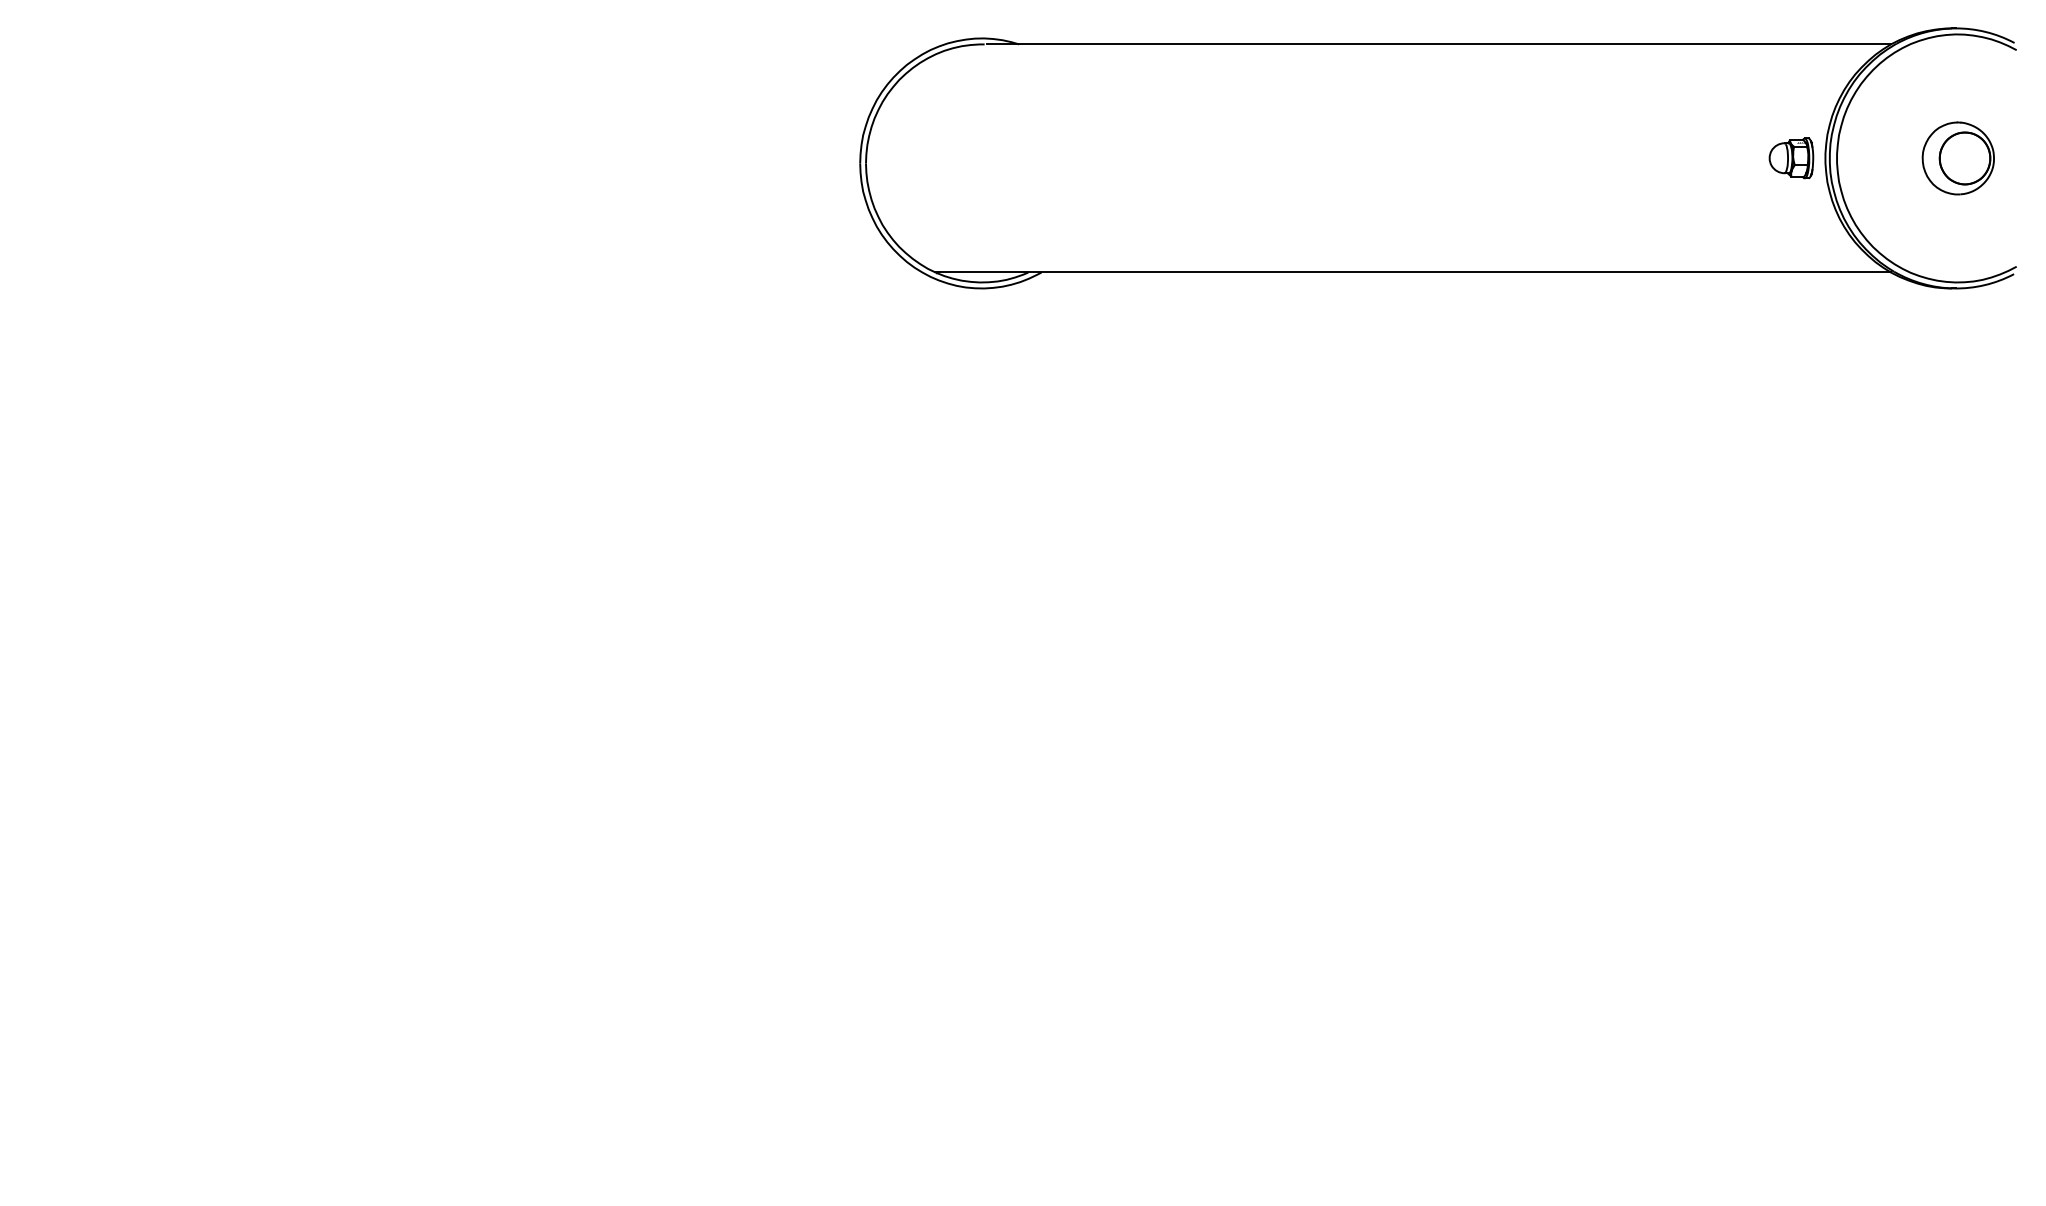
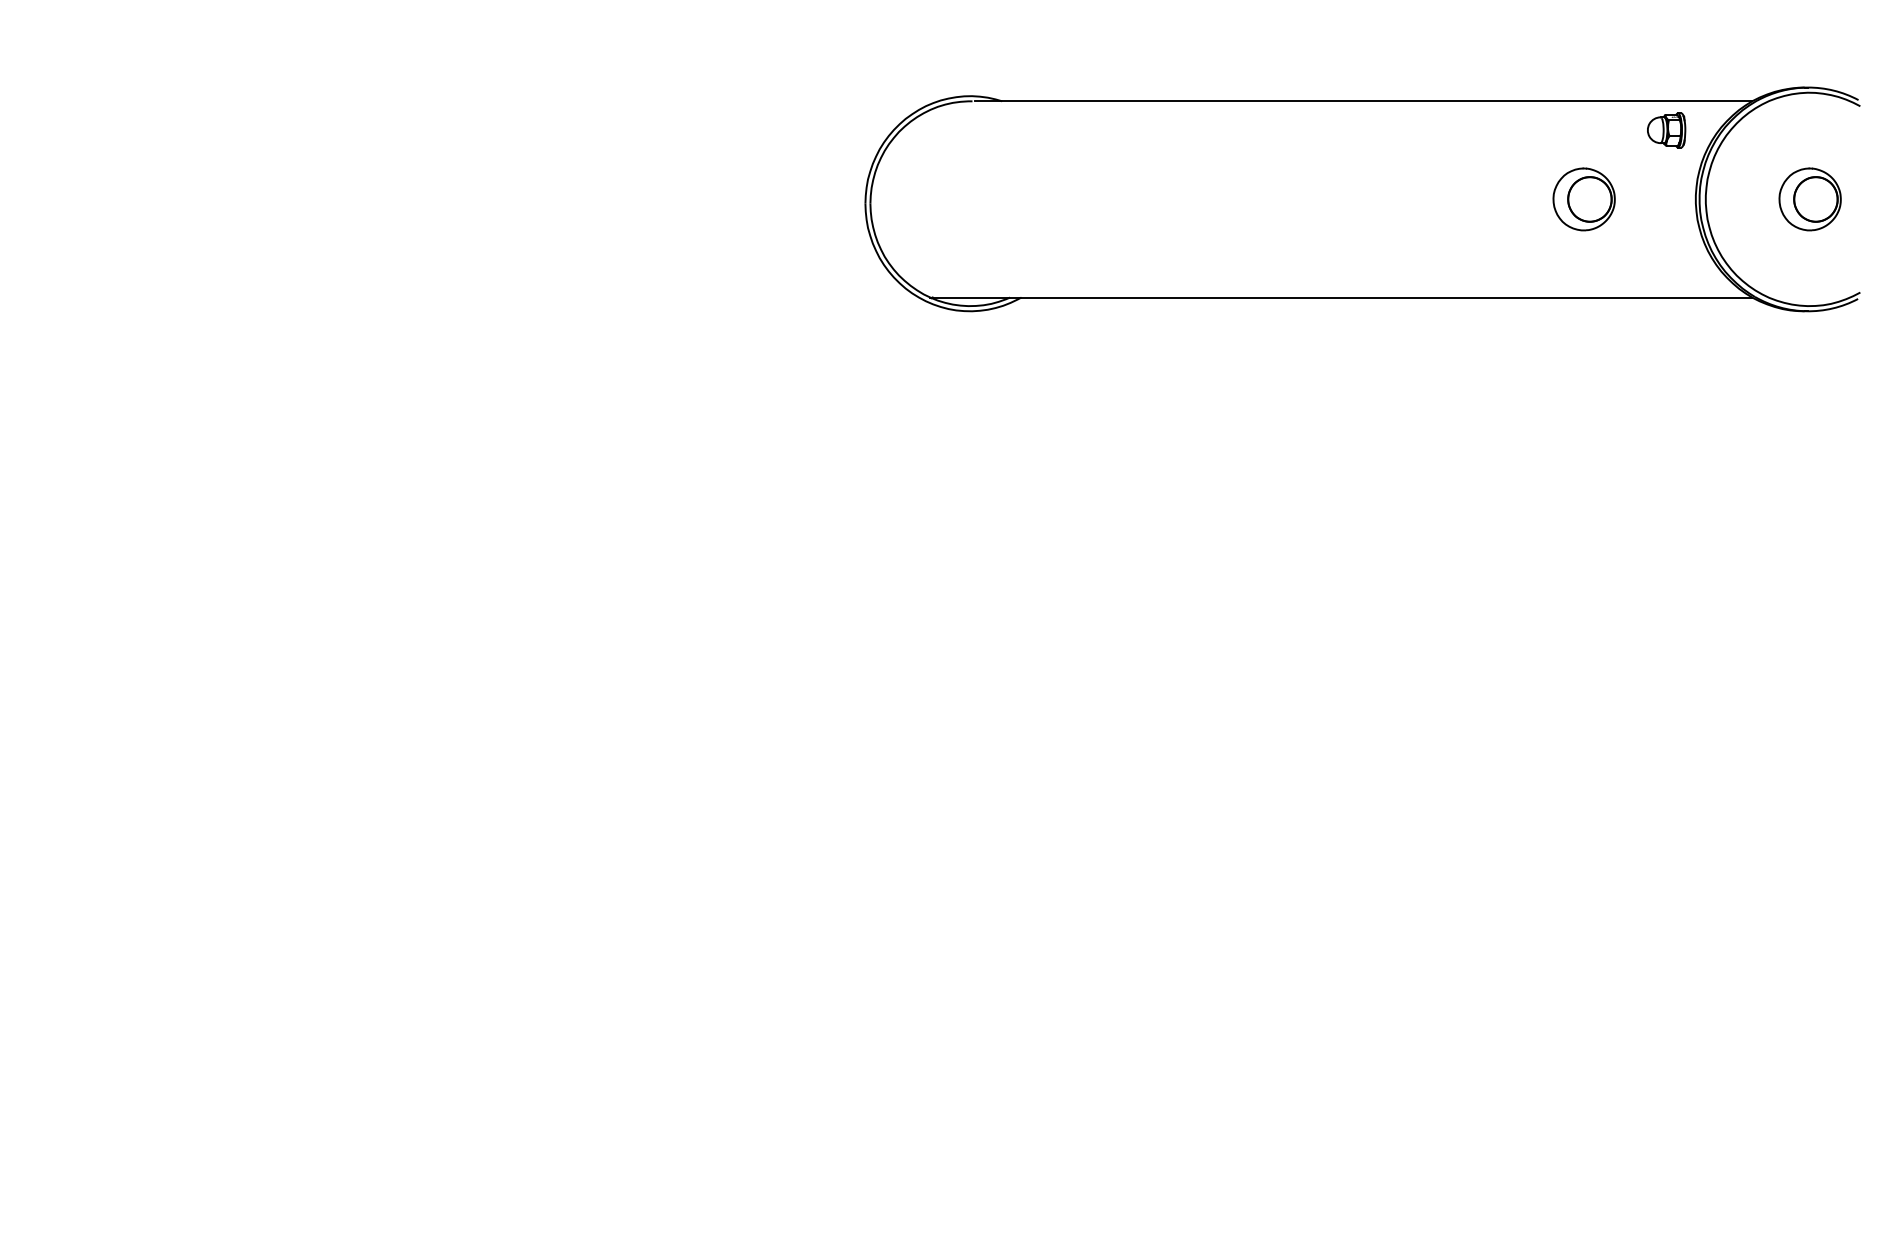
part: (1694, 158) -> (1583, 199), added
part: (1791, 158) -> (1666, 130), moved

